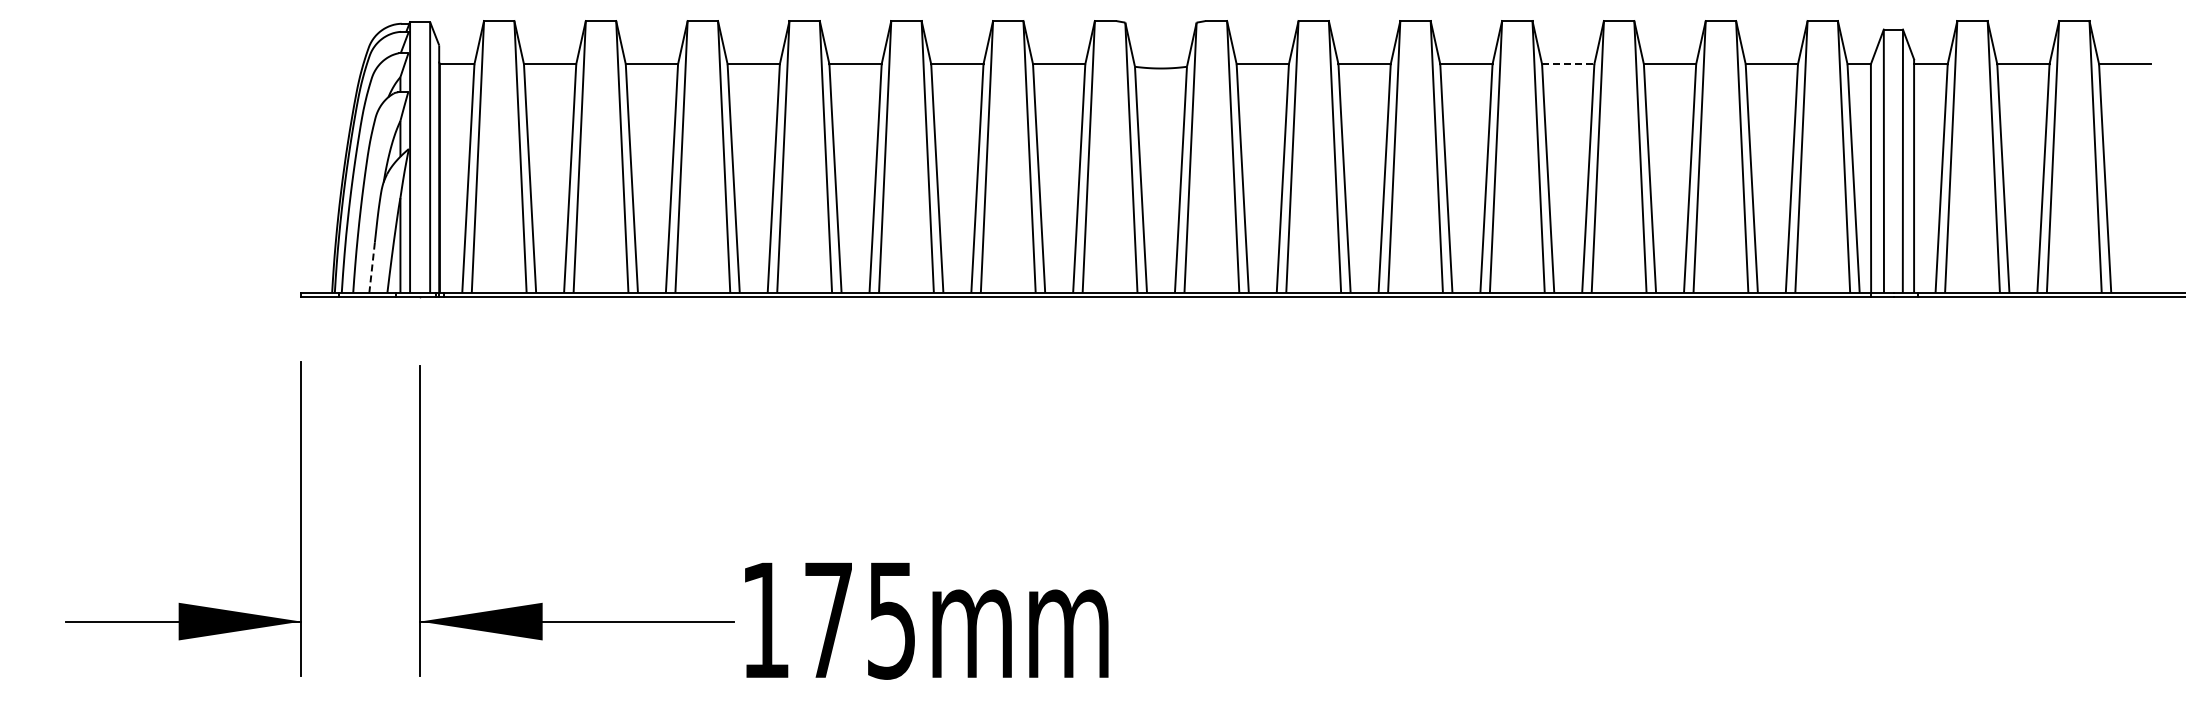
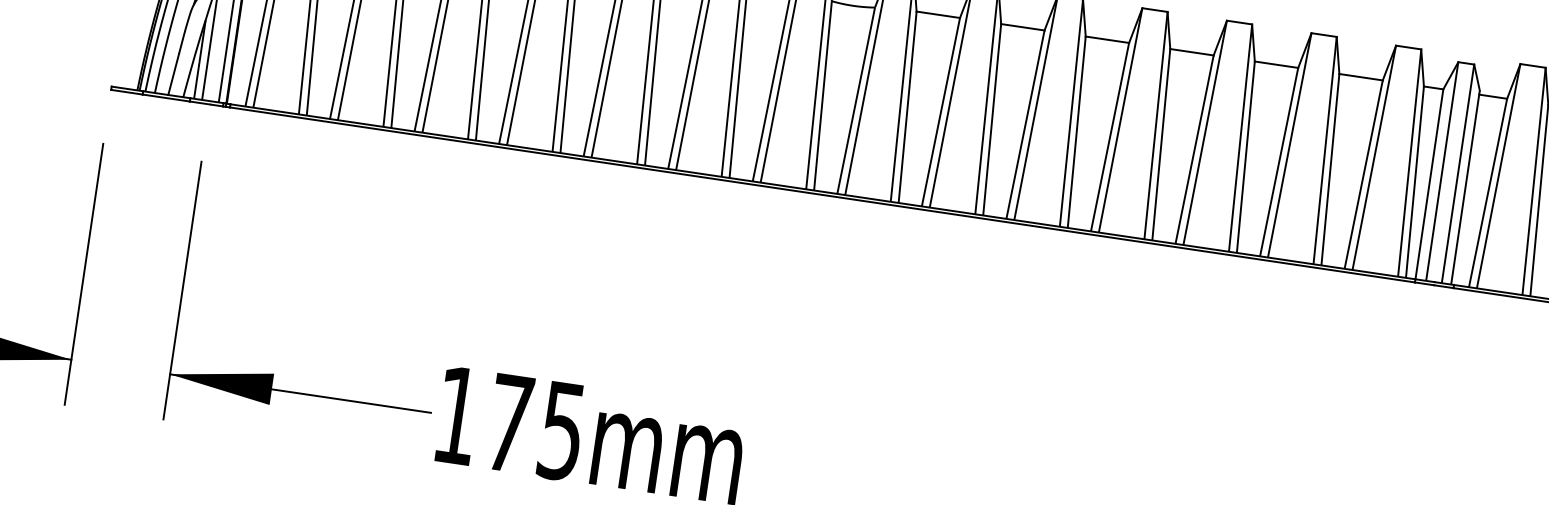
line: (1568, 64) -> (1192, 52), dashed -> solid
line: (372, 268) -> (173, 75), dashed -> solid

